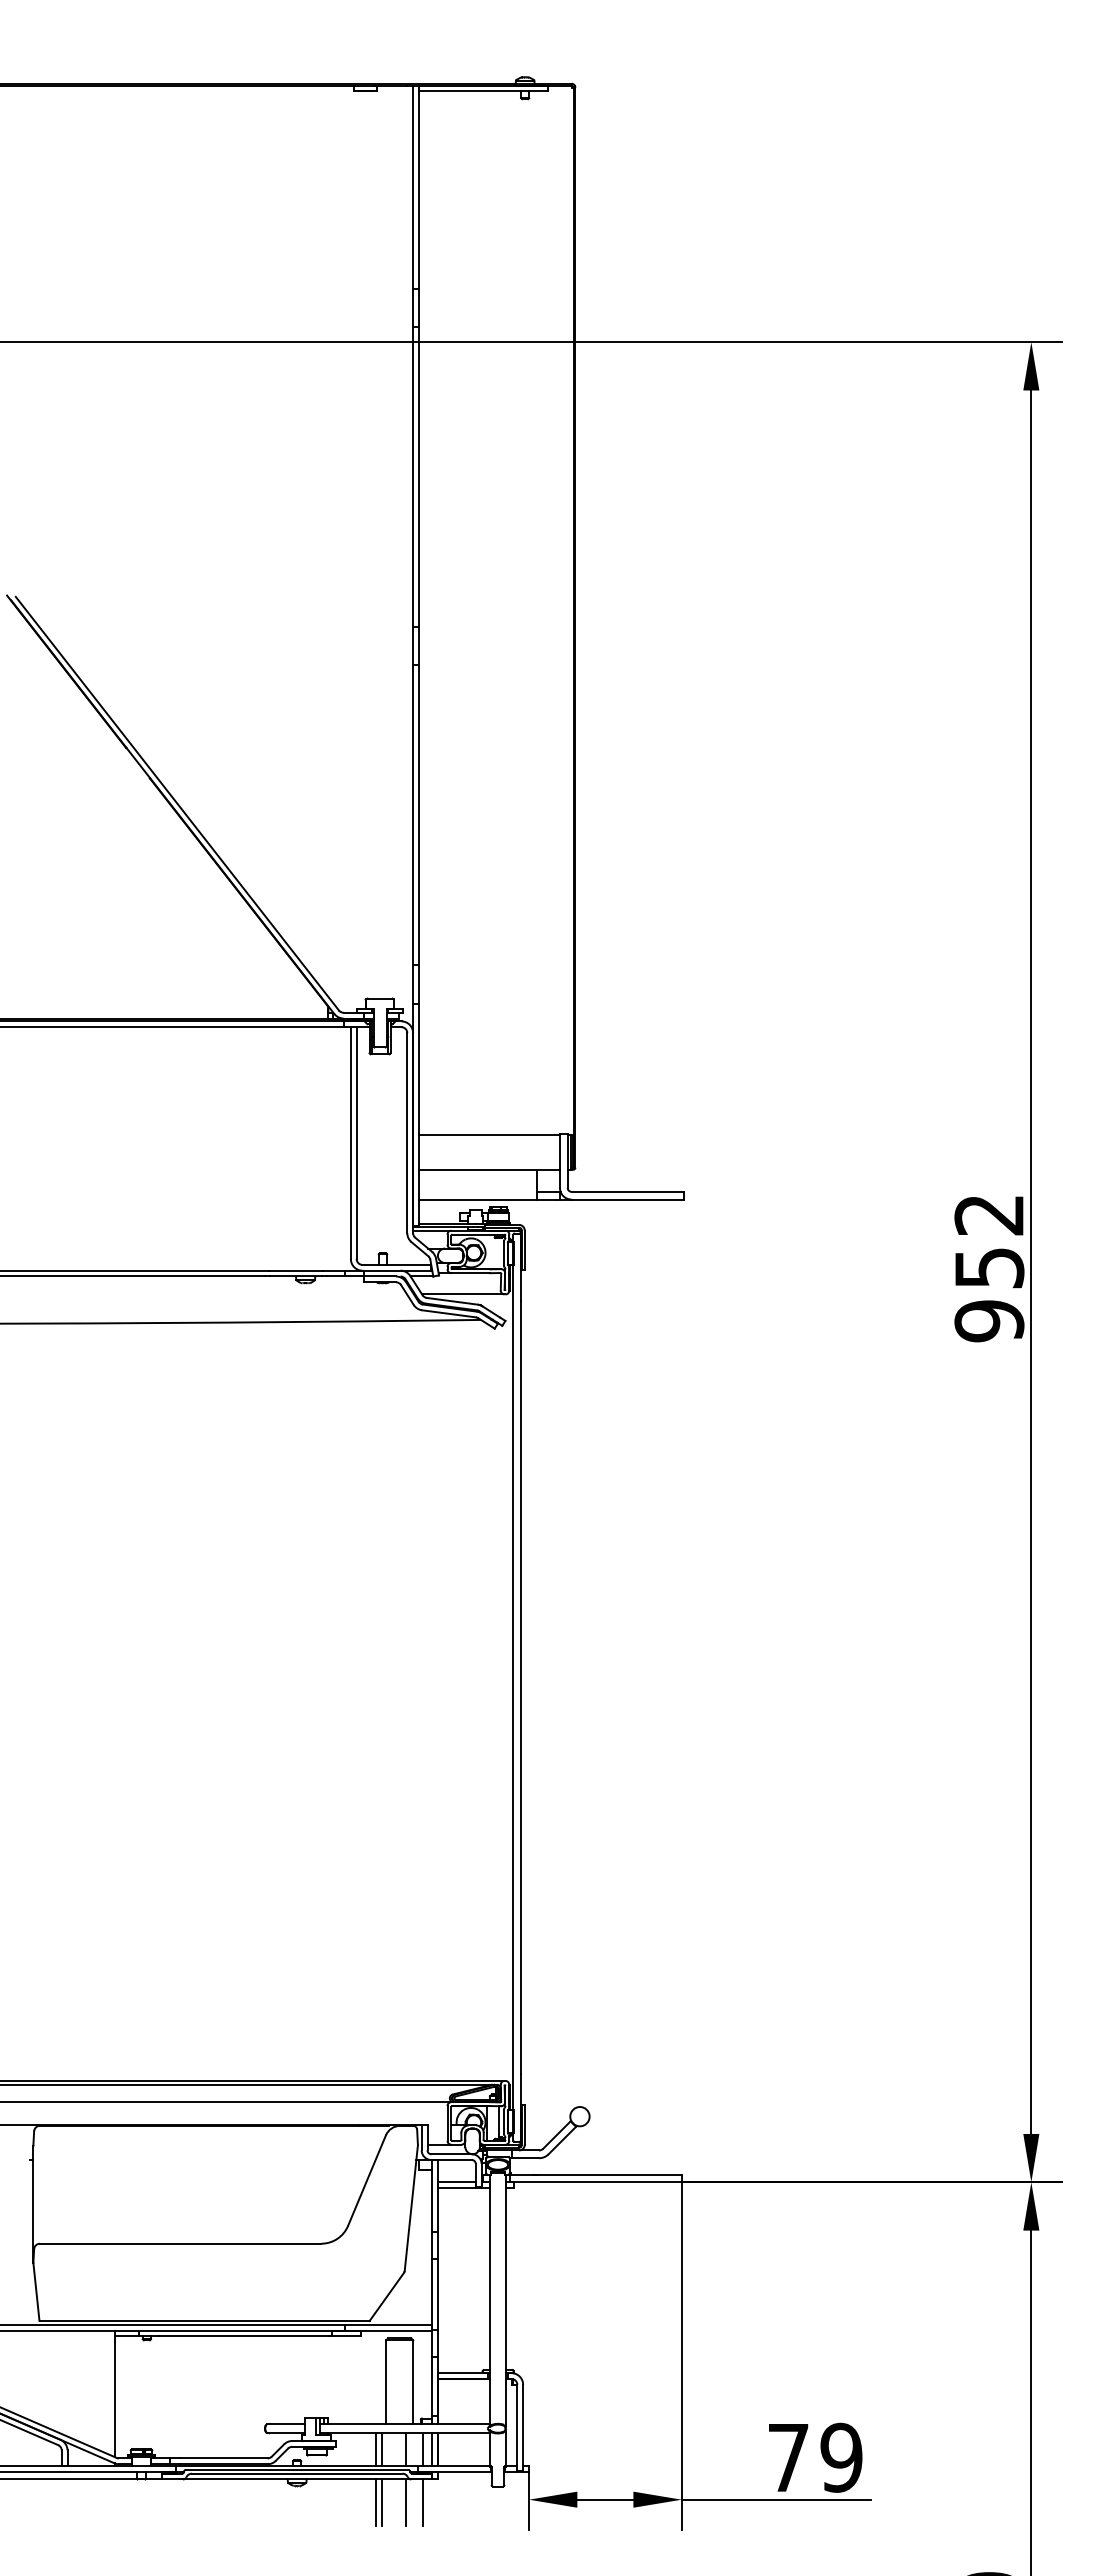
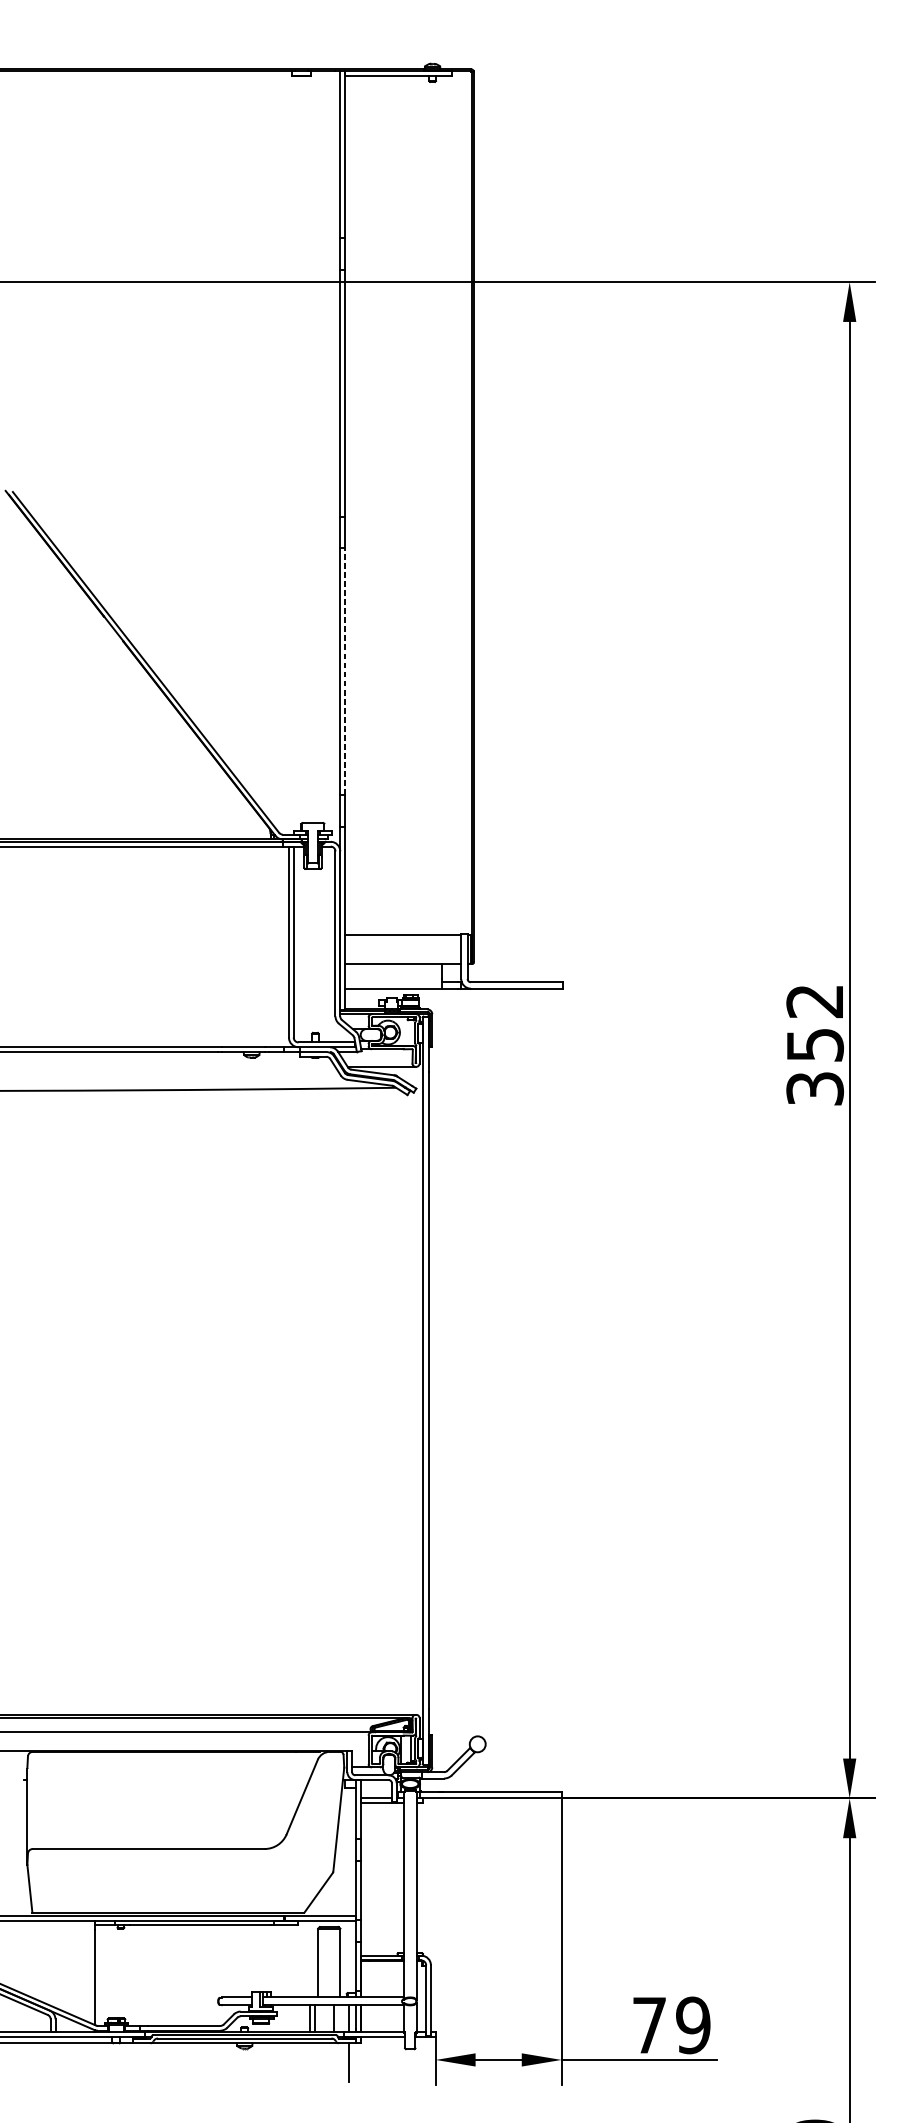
line: (418, 815) -> (344, 672), solid -> dashed
text: (989, 1321) -> (815, 1089), 952 -> 352
line: (376, 2502) -> (310, 2062), removed
line: (382, 2502) -> (315, 2062), removed
line: (406, 2502) -> (334, 2062), removed

